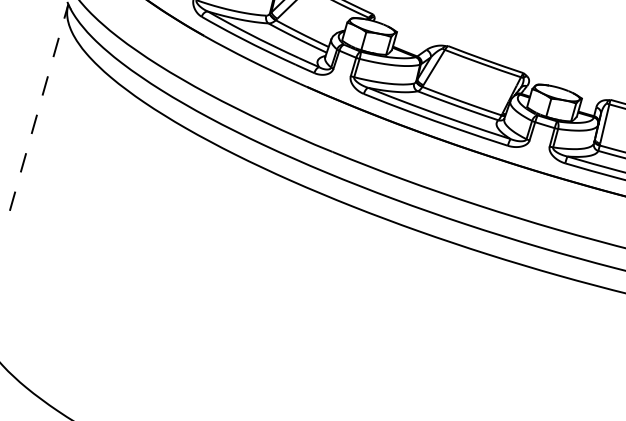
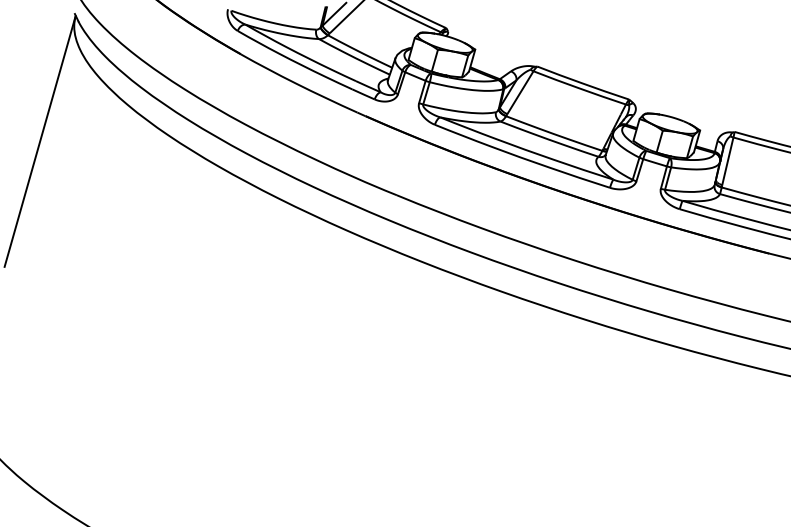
line: (39, 107) -> (40, 141), dashed -> solid

